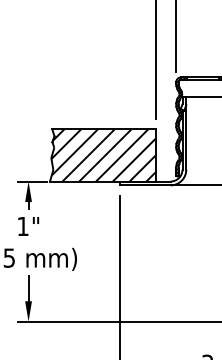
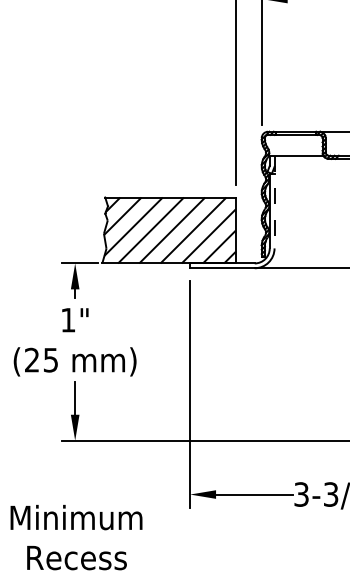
line: (186, 133) -> (274, 202), solid -> dashed

